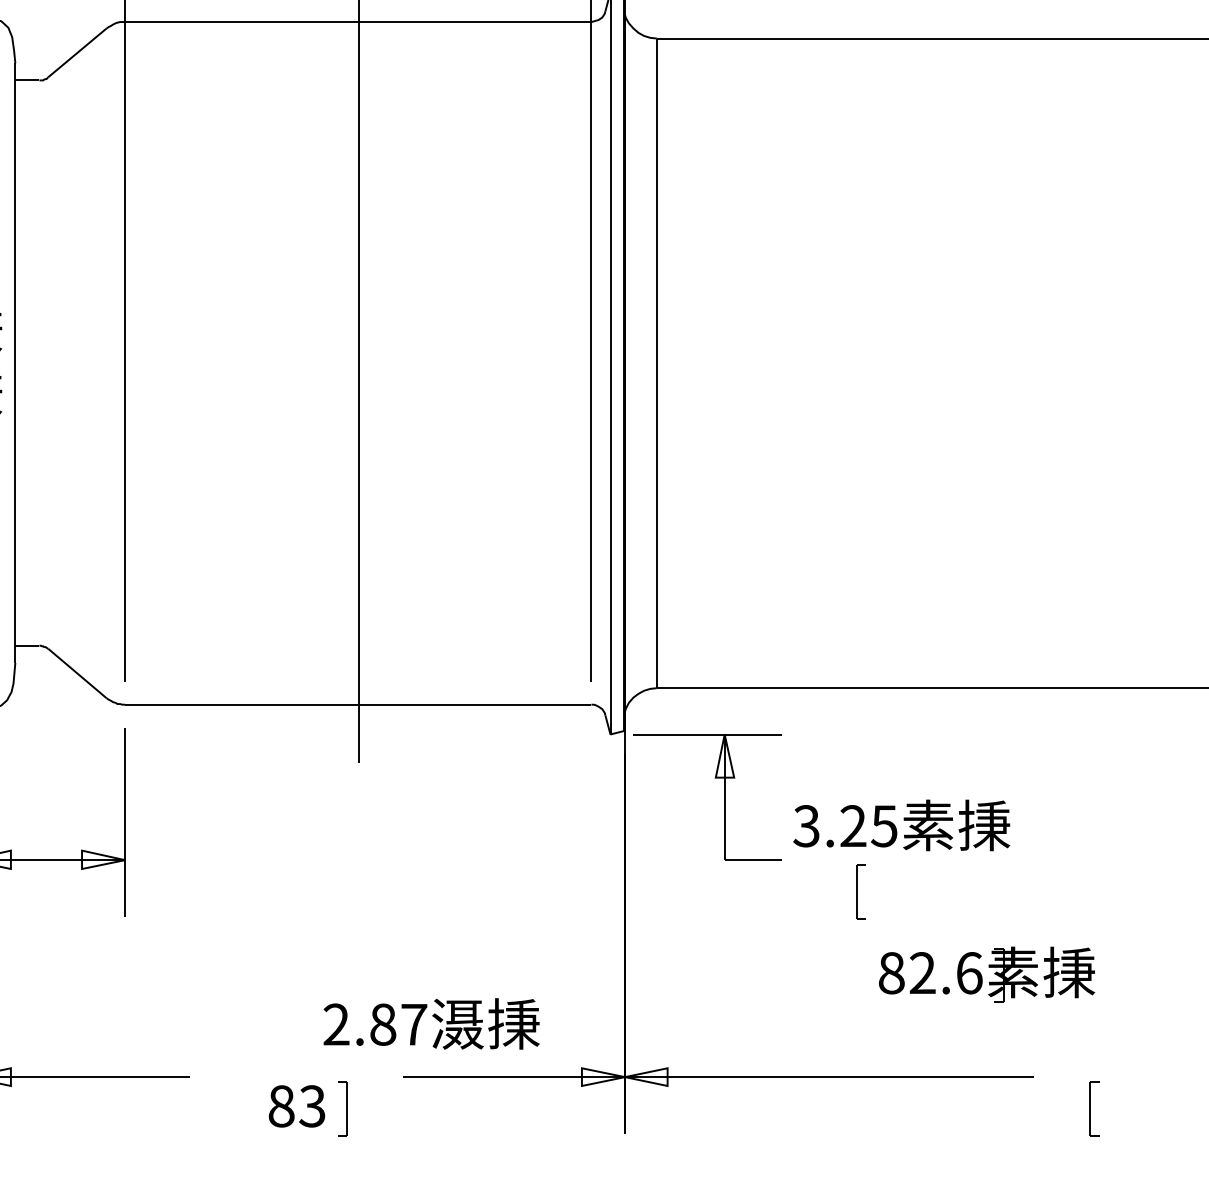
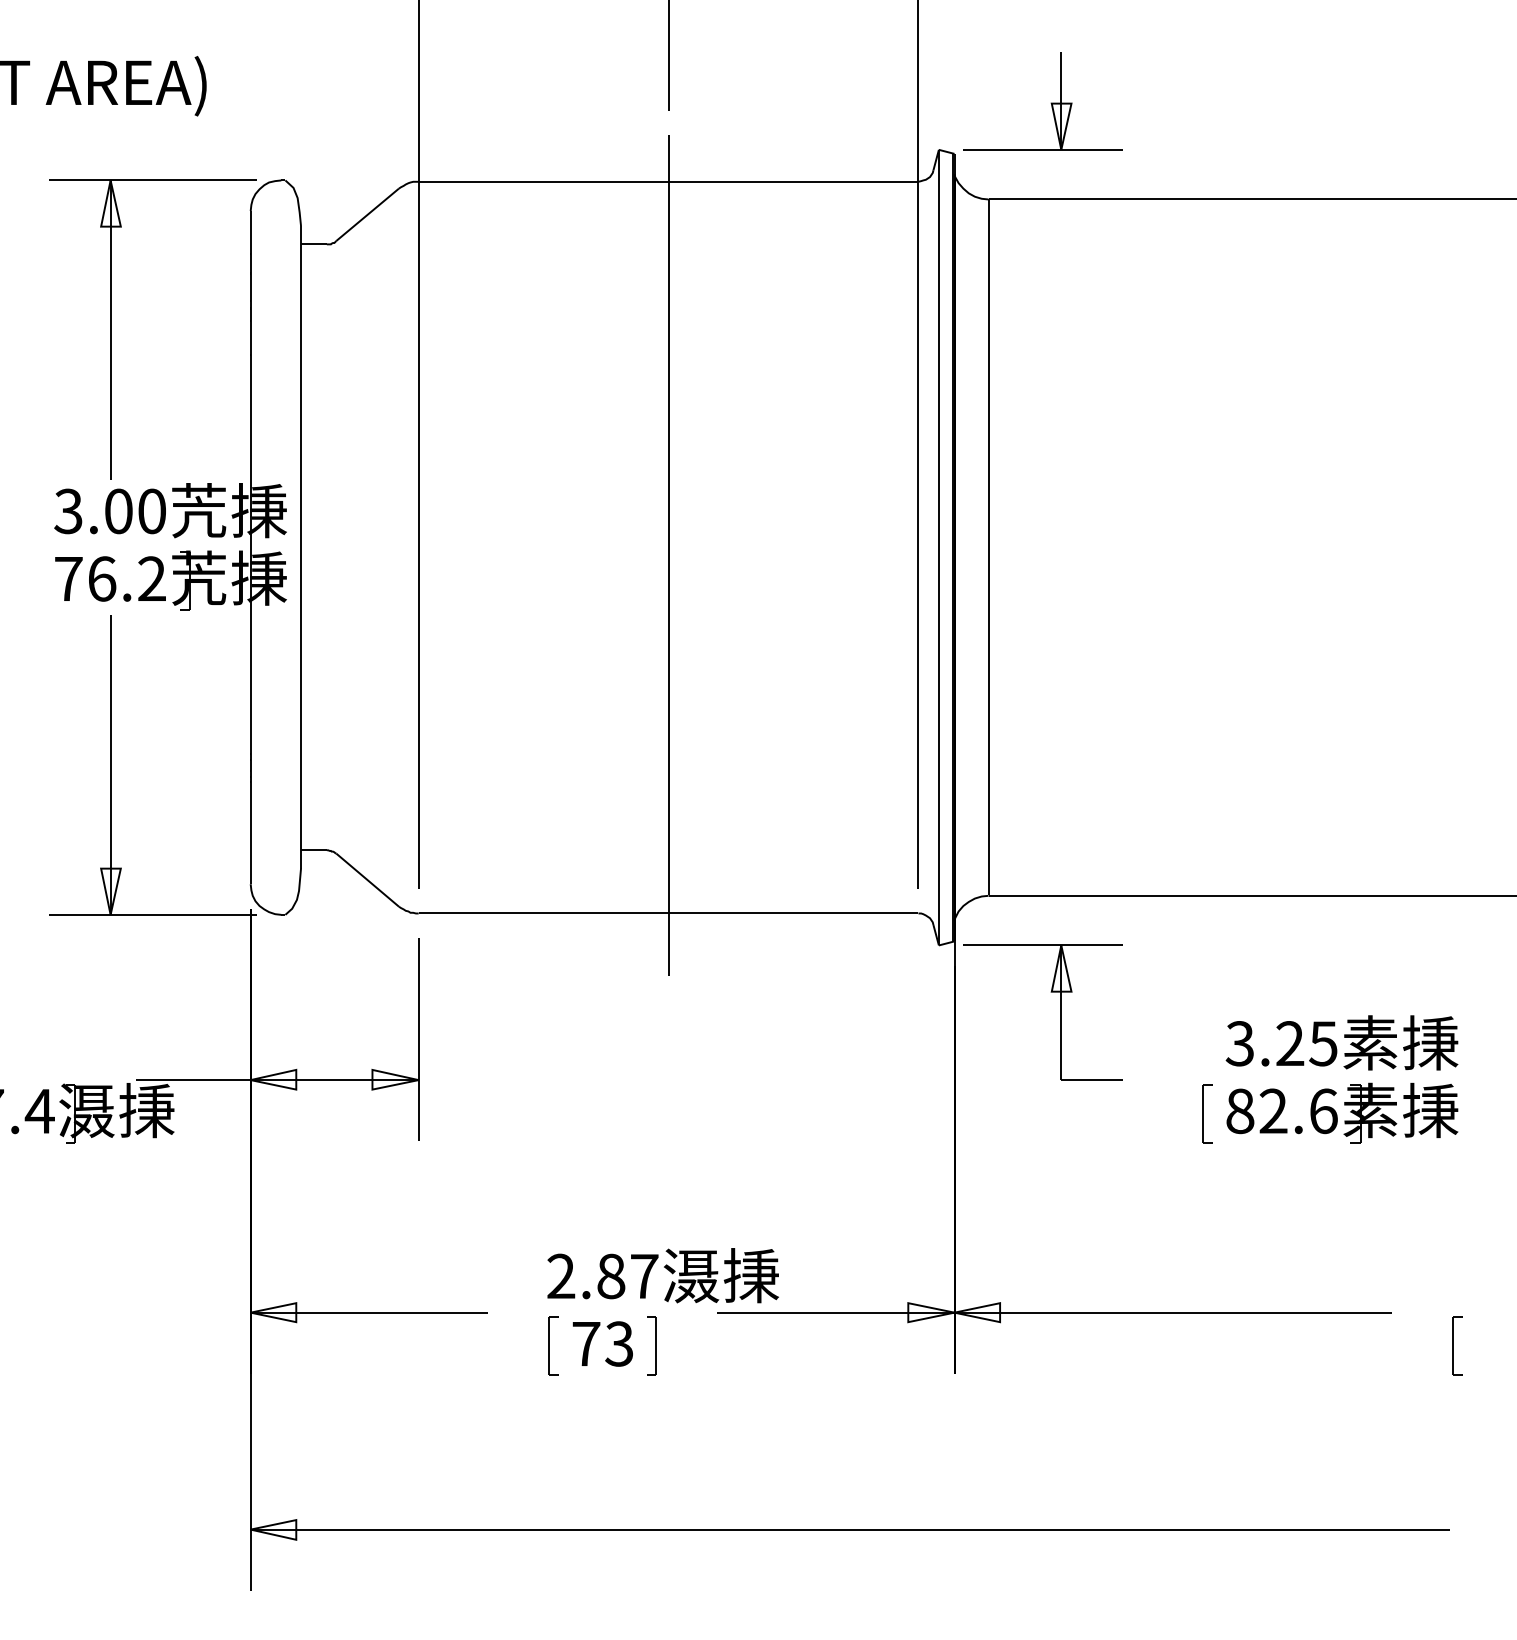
text: (901, 825) -> (1341, 1042), moved
part: (987, 974) -> (1342, 1112), moved
text: (430, 1023) -> (662, 1275), moved
text: (281, 1105) -> (586, 1343), 83 -> 73
part: (250, 1107) -> (553, 1345), added

